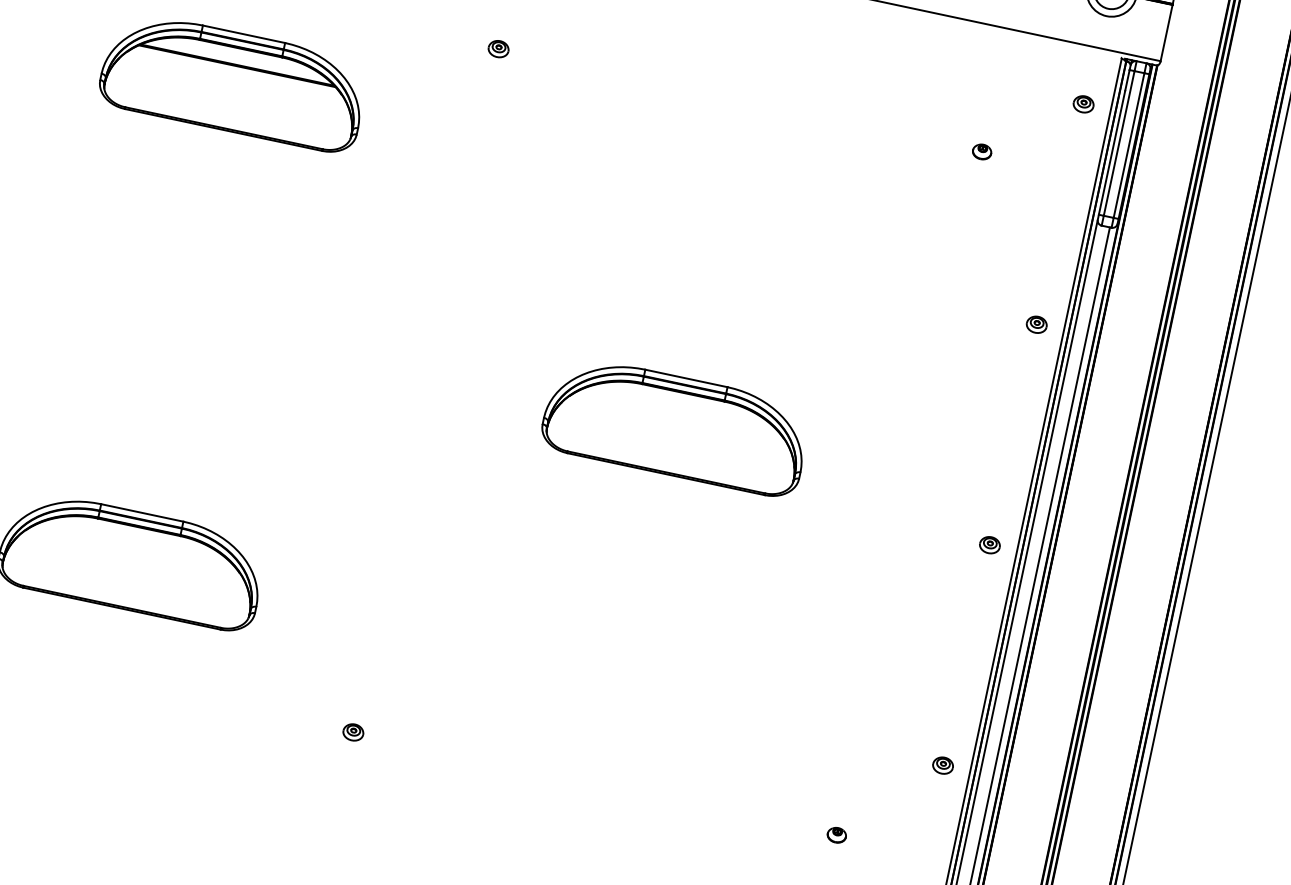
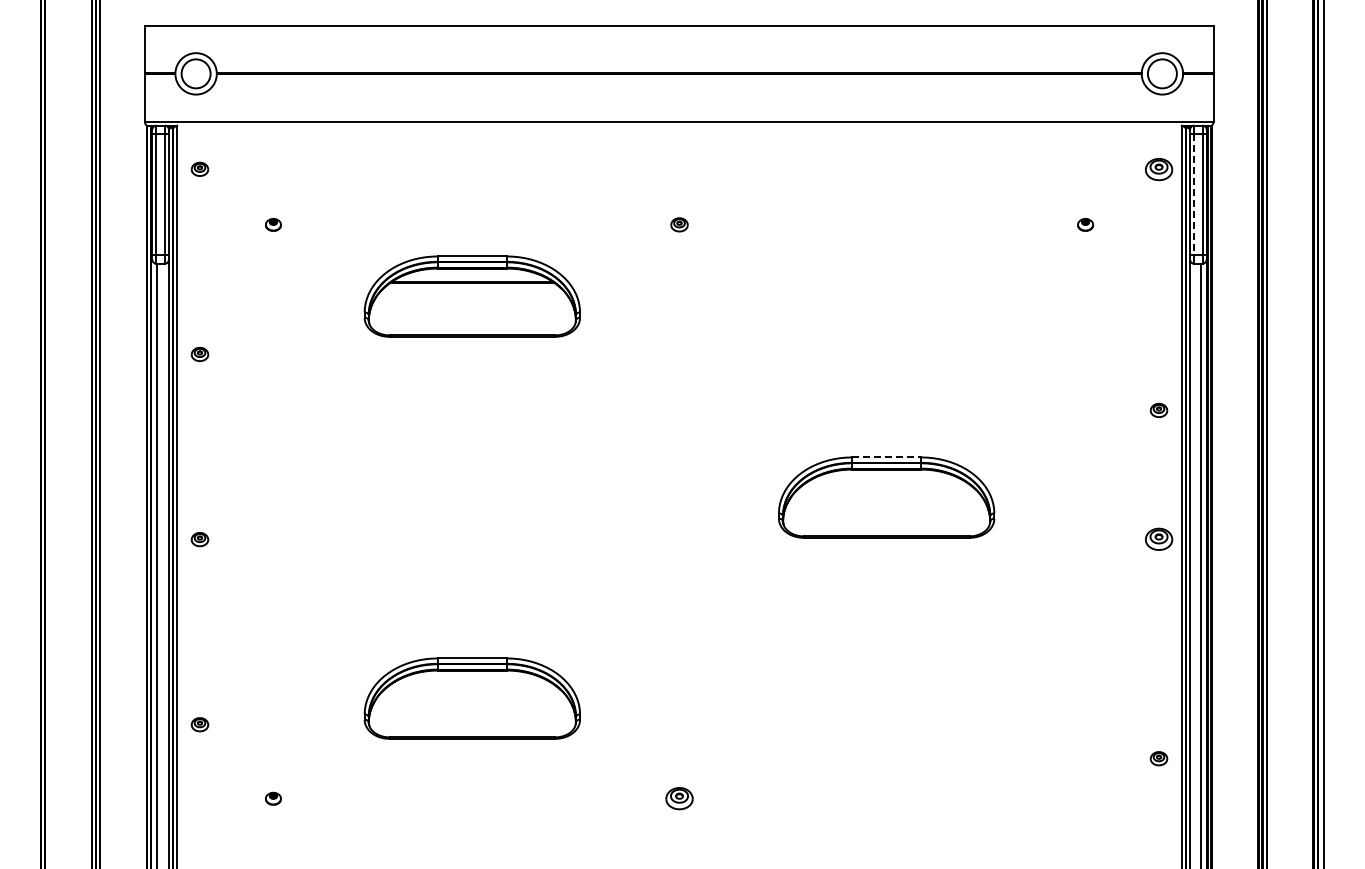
part: (1083, 103) -> (1158, 168), size x1.6
line: (1119, 143) -> (1194, 194), solid -> dashed
part: (1036, 323) -> (1158, 409), moved
line: (686, 378) -> (886, 457), solid -> dashed
part: (989, 544) -> (1158, 539), size x1.6
part: (353, 732) -> (679, 798), size x1.6
part: (942, 765) -> (1158, 758), moved
part: (836, 834) -> (1085, 798), removed

